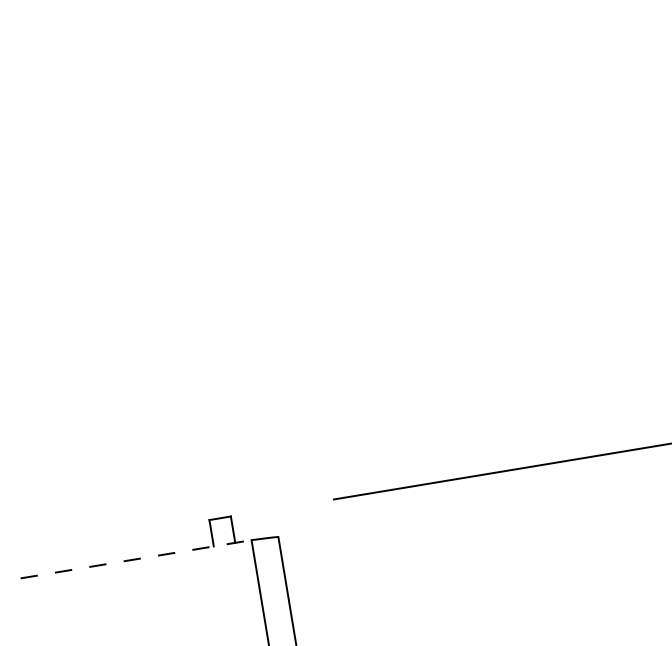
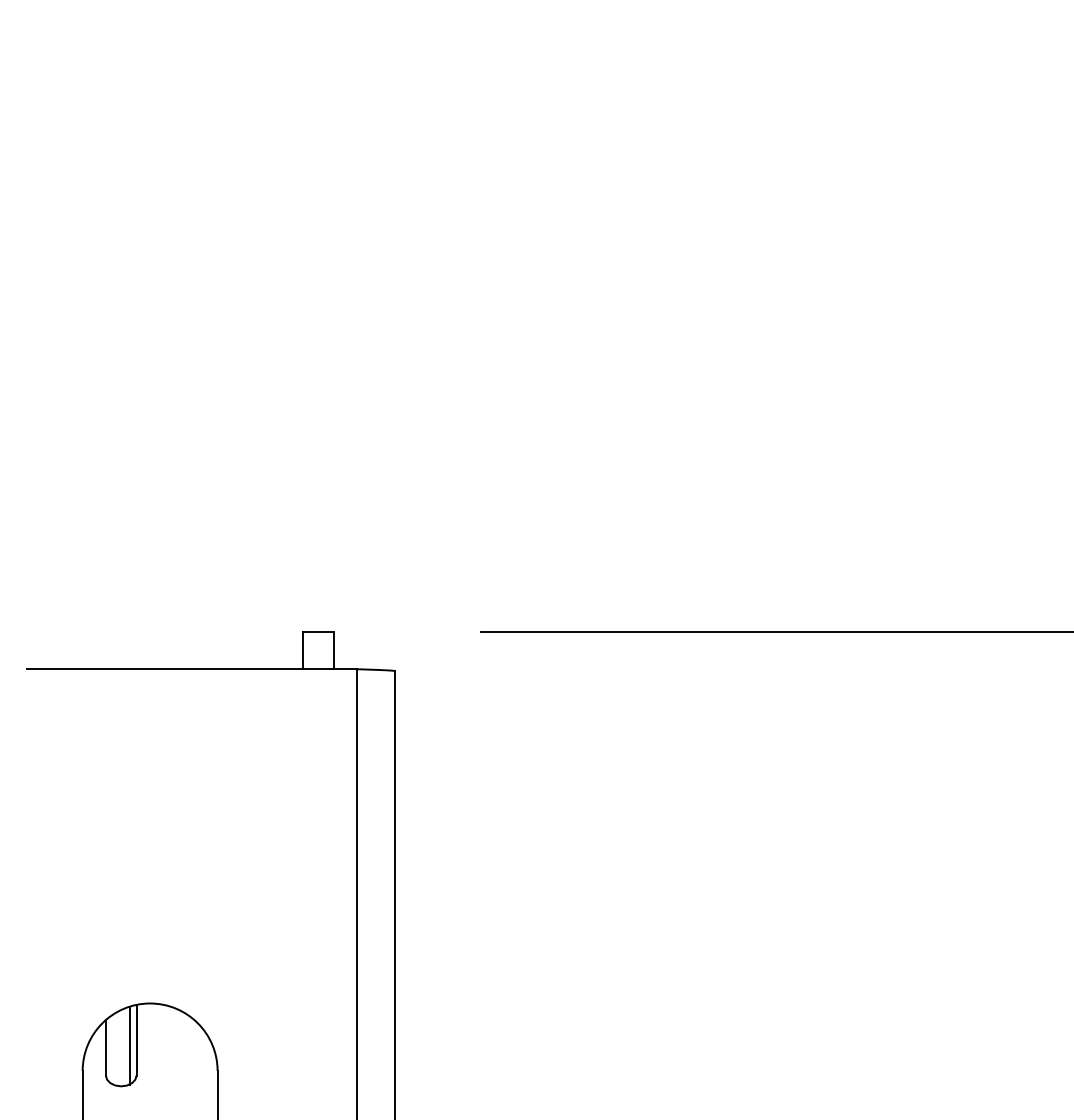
line: (136, 559) -> (192, 669), dashed -> solid

